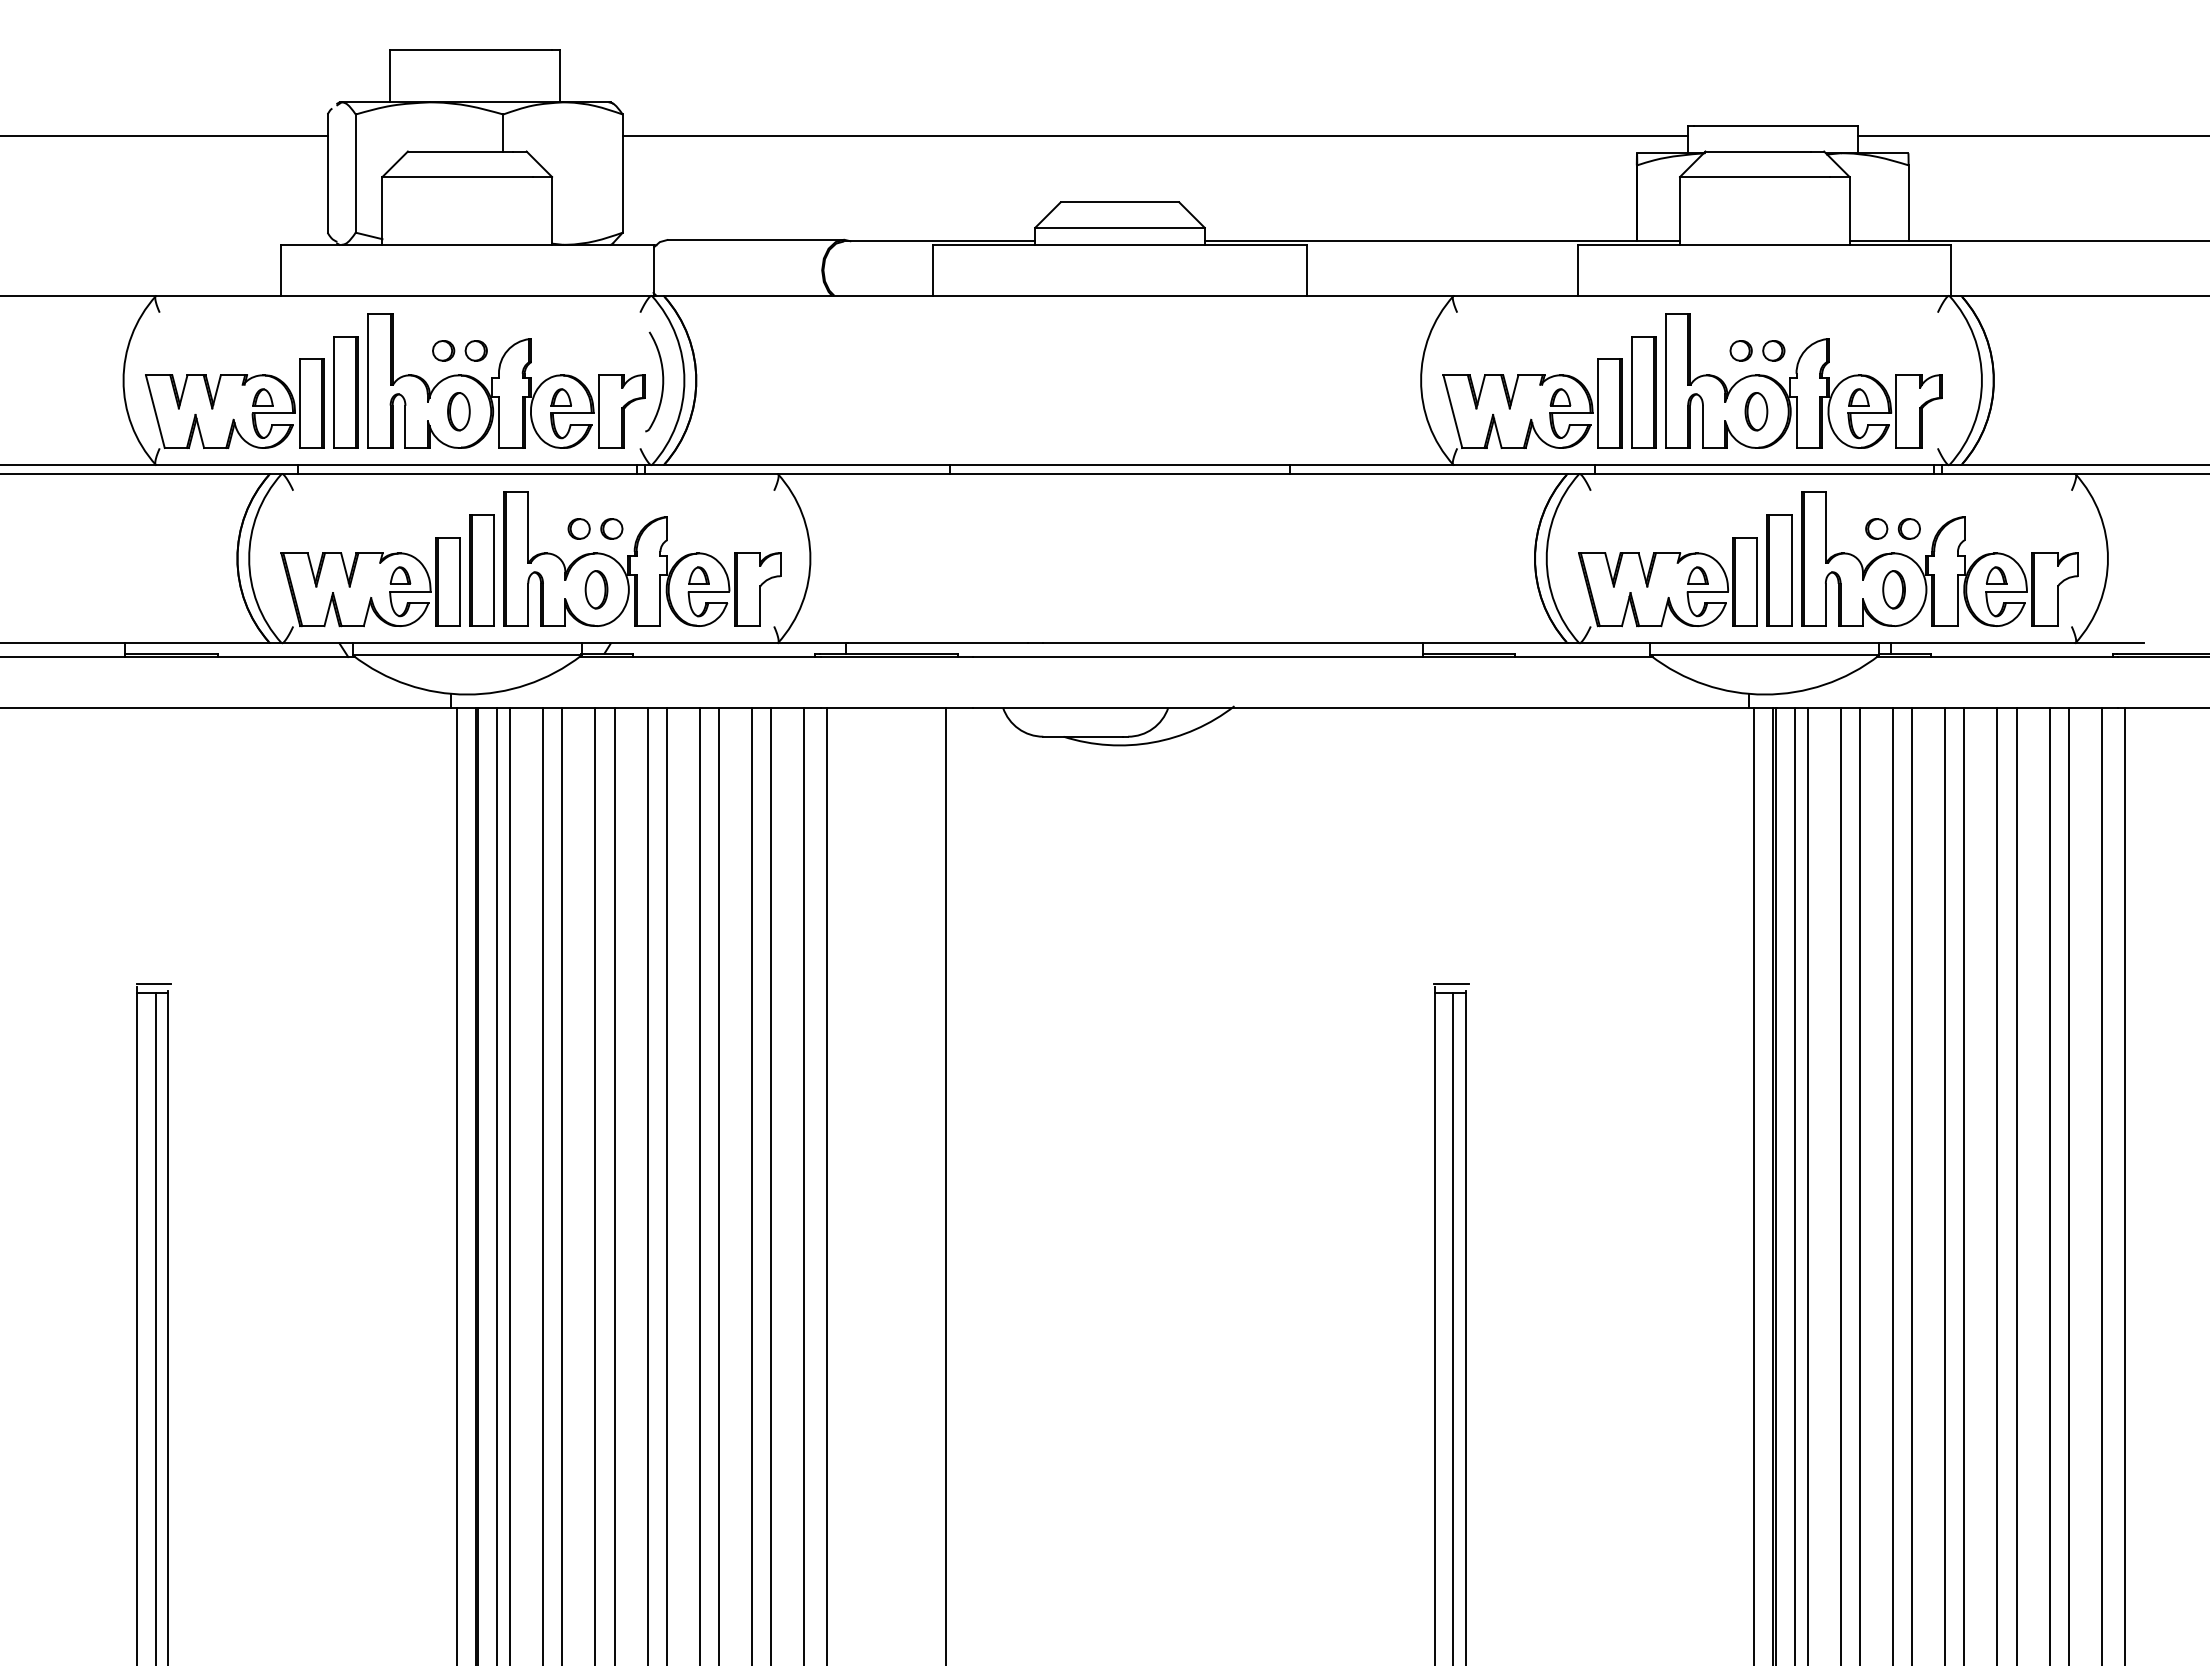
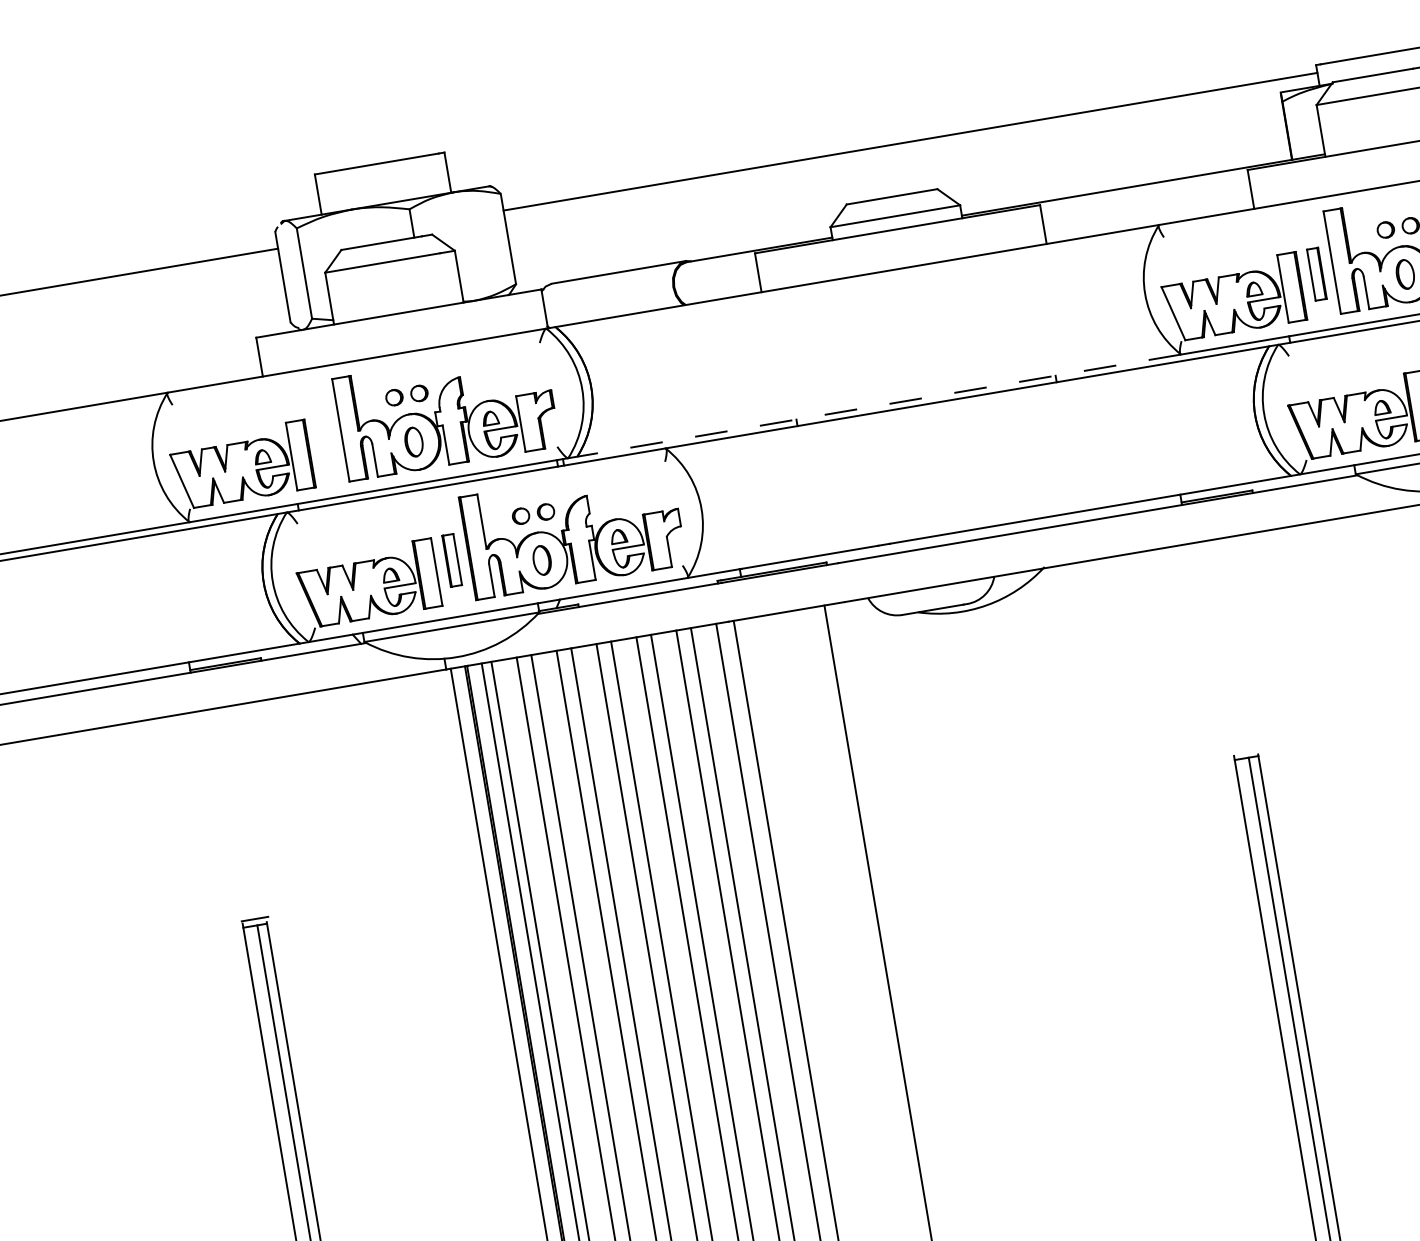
part: (662, 381) -> (565, 392), removed
part: (345, 392) -> (324, 442), removed
part: (1643, 392) -> (1316, 274), size x0.6
line: (1058, 465) -> (879, 405), solid -> dashed
part: (481, 570) -> (451, 560), size x0.6
line: (1451, 984) -> (1246, 751), removed

